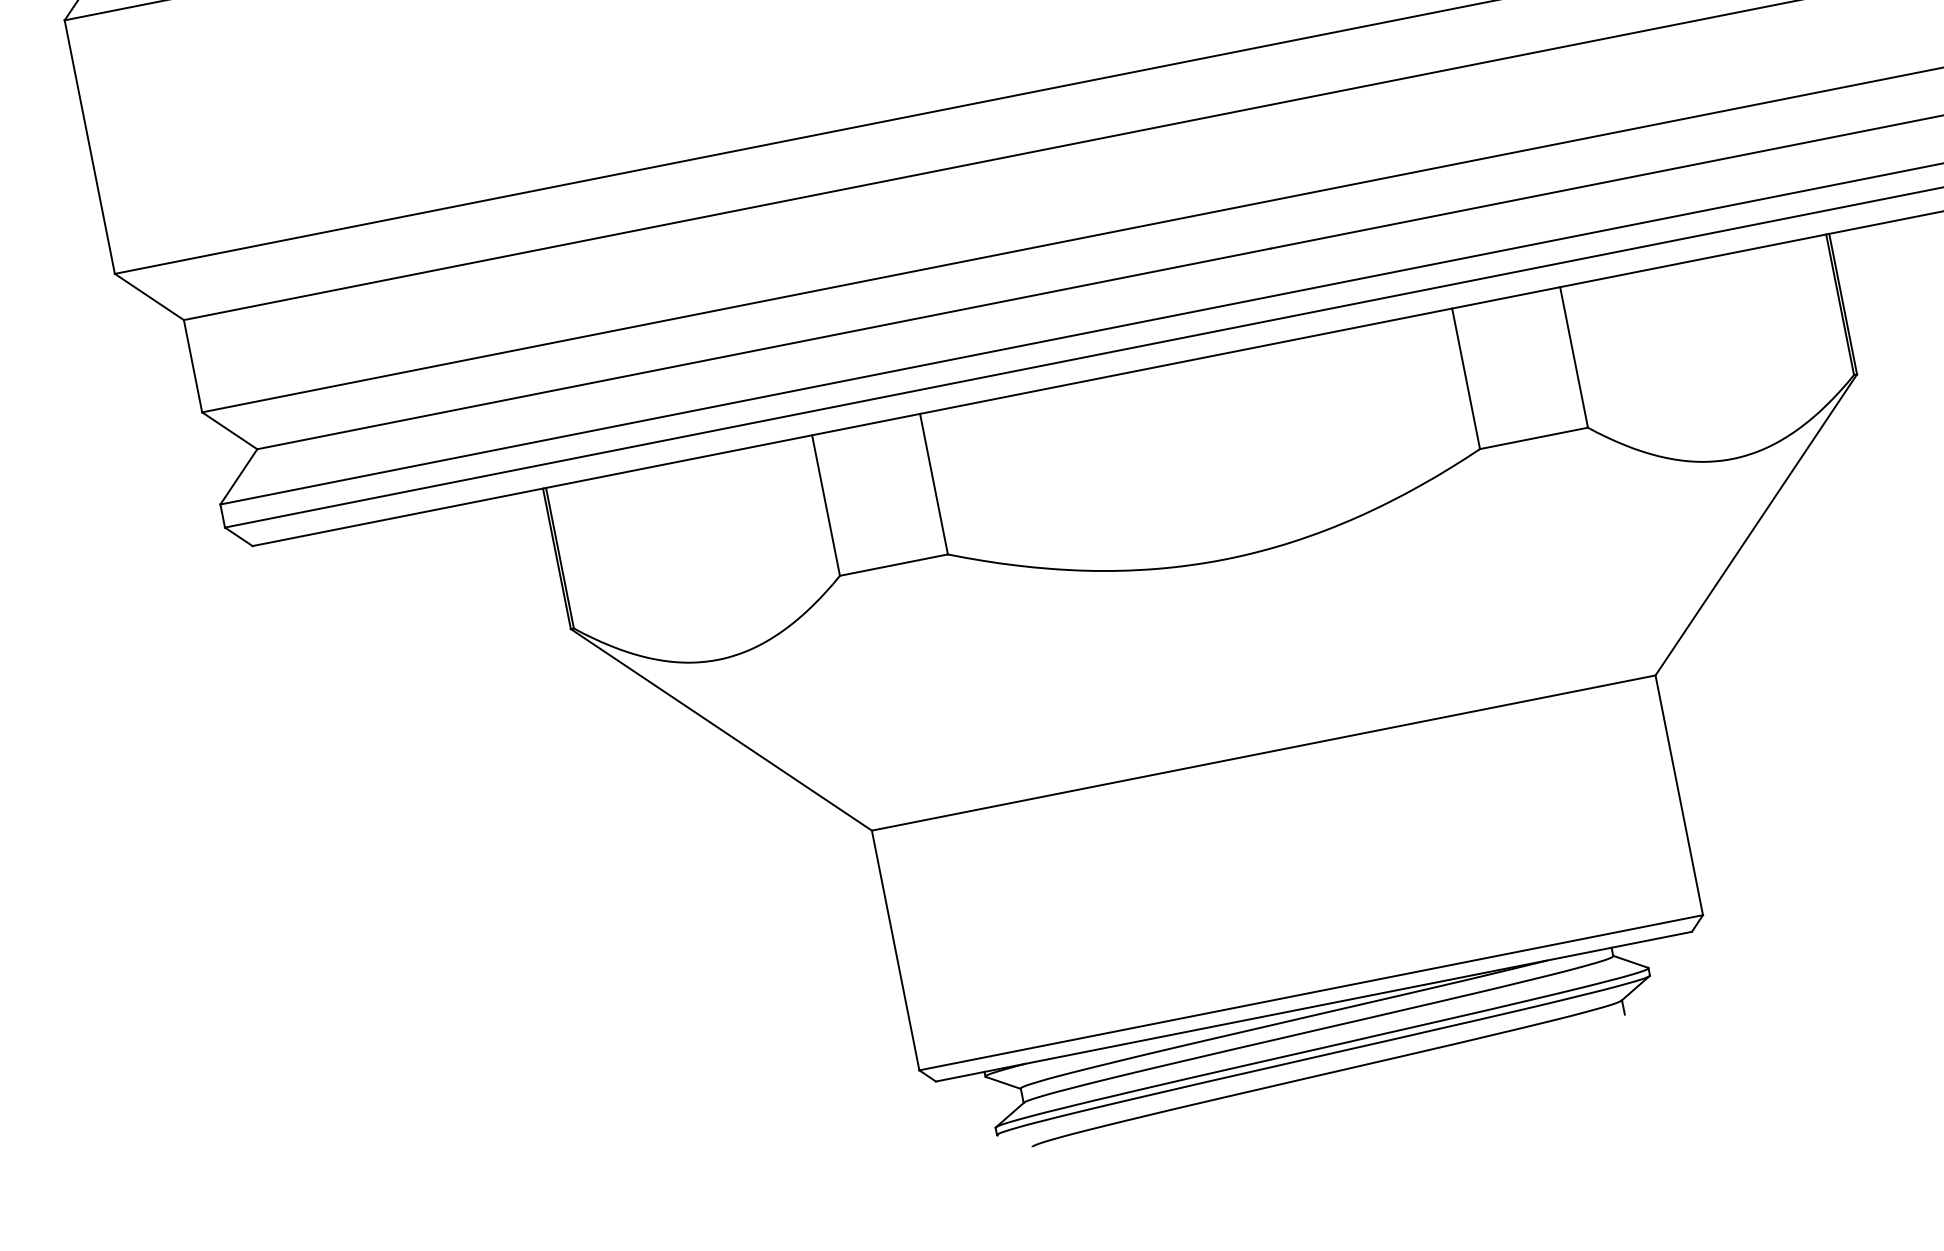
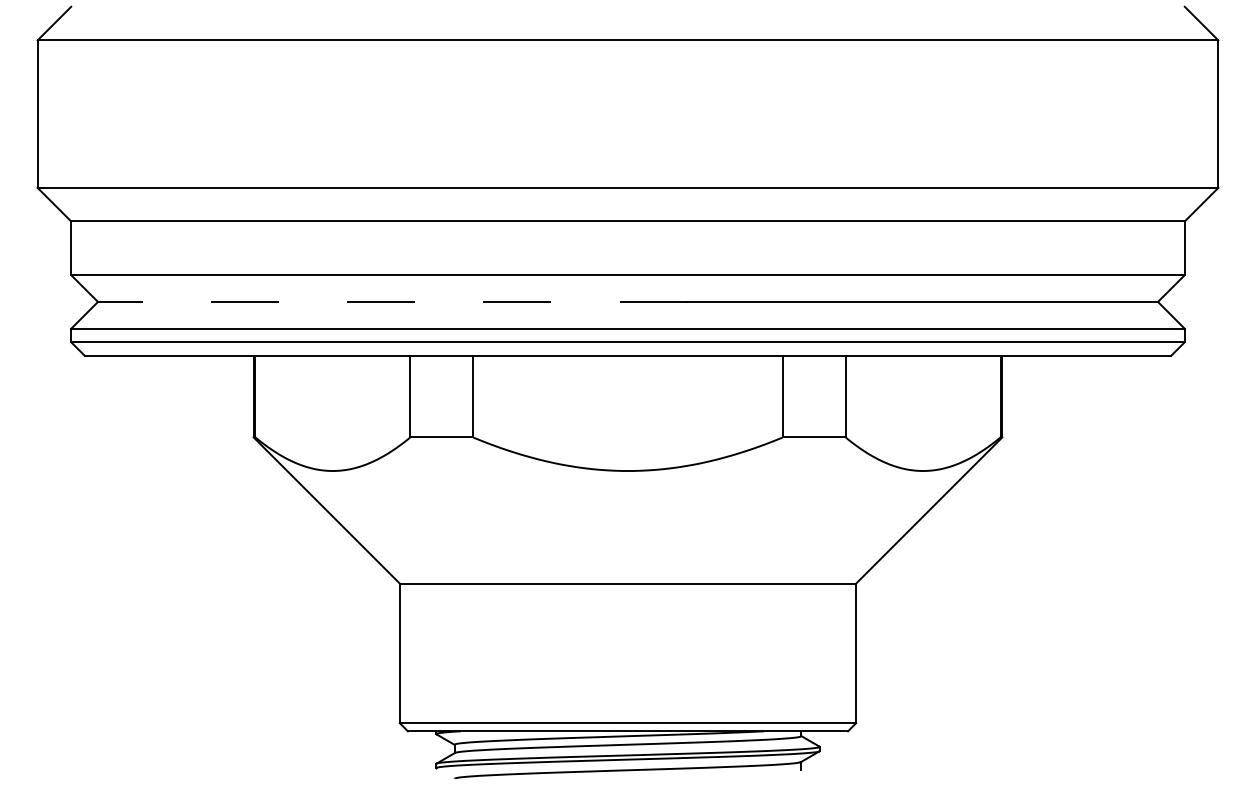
line: (763, 348) -> (392, 301), solid -> dashed

